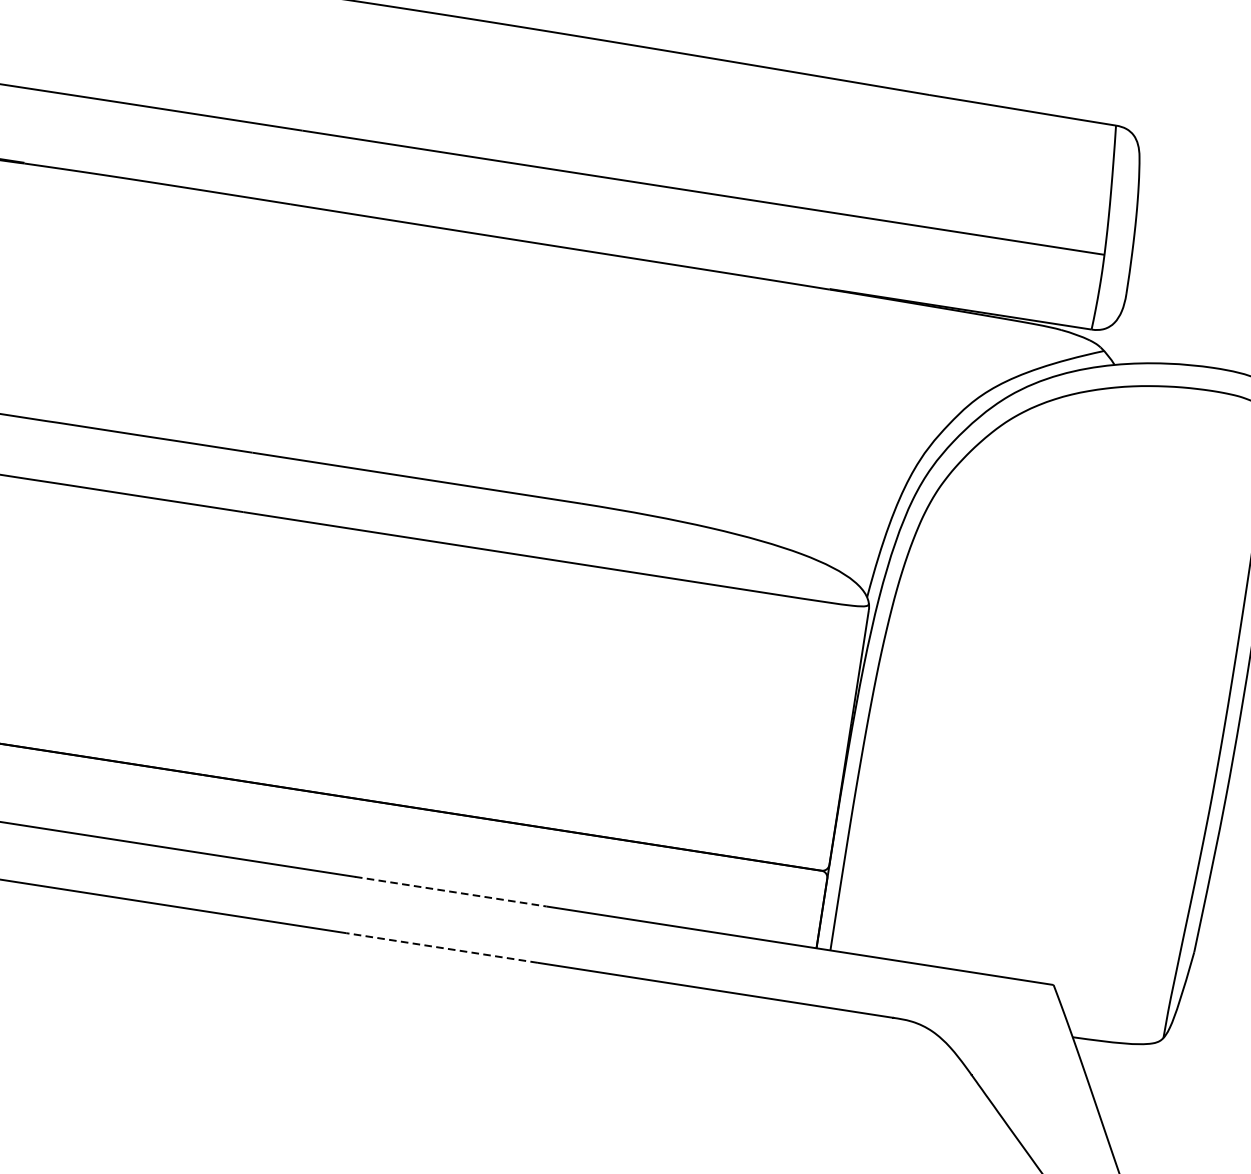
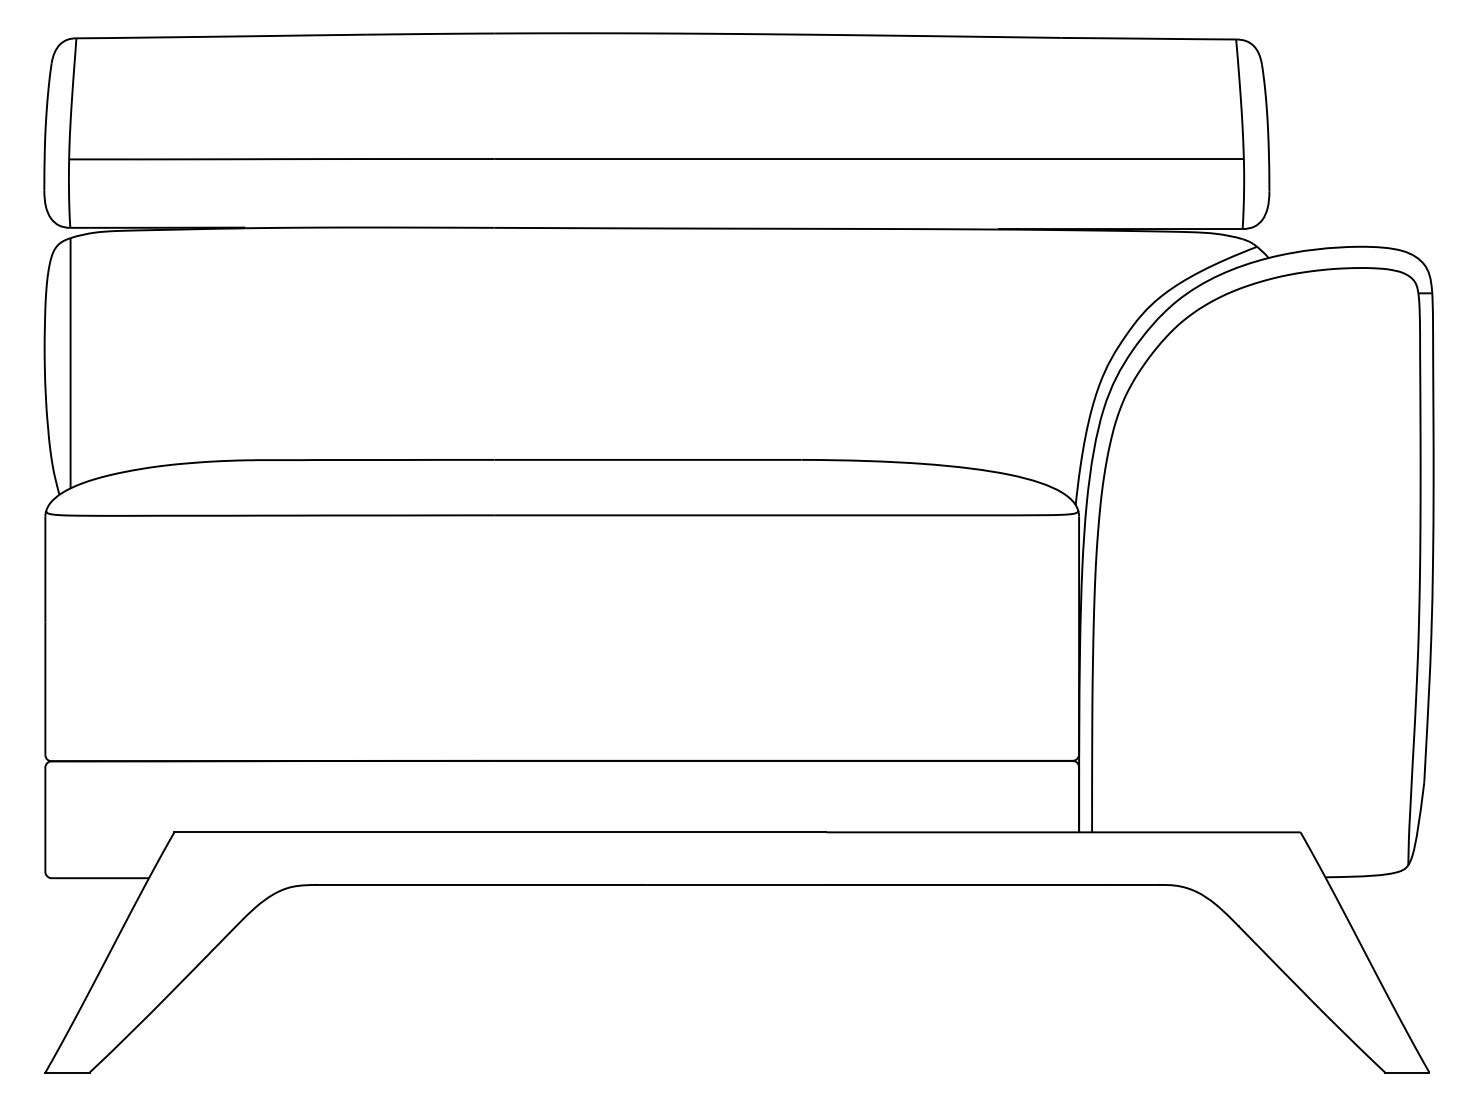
line: (450, 891) -> (737, 832), dashed -> solid
line: (442, 947) -> (737, 884), dashed -> solid

